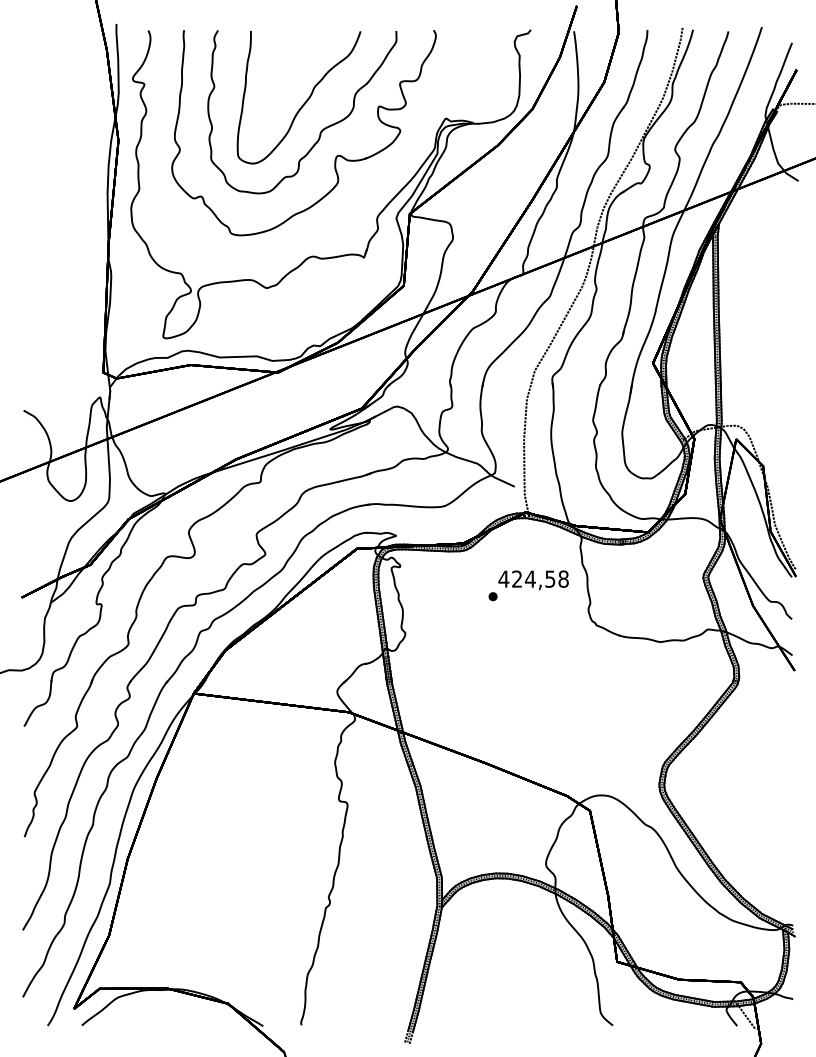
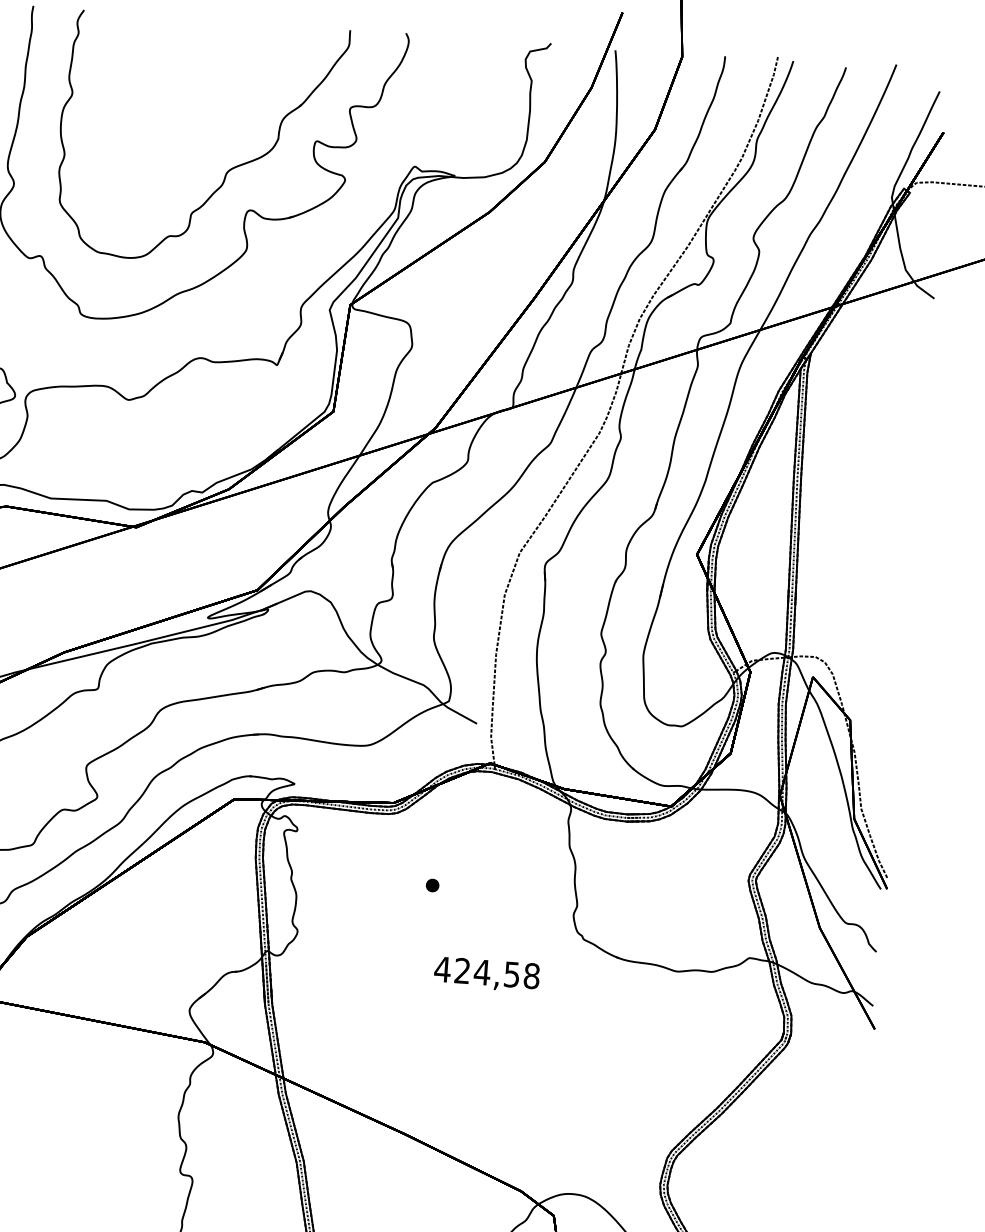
part: (304, 102) -> (205, 127), removed
text: (533, 580) -> (486, 974), moved

